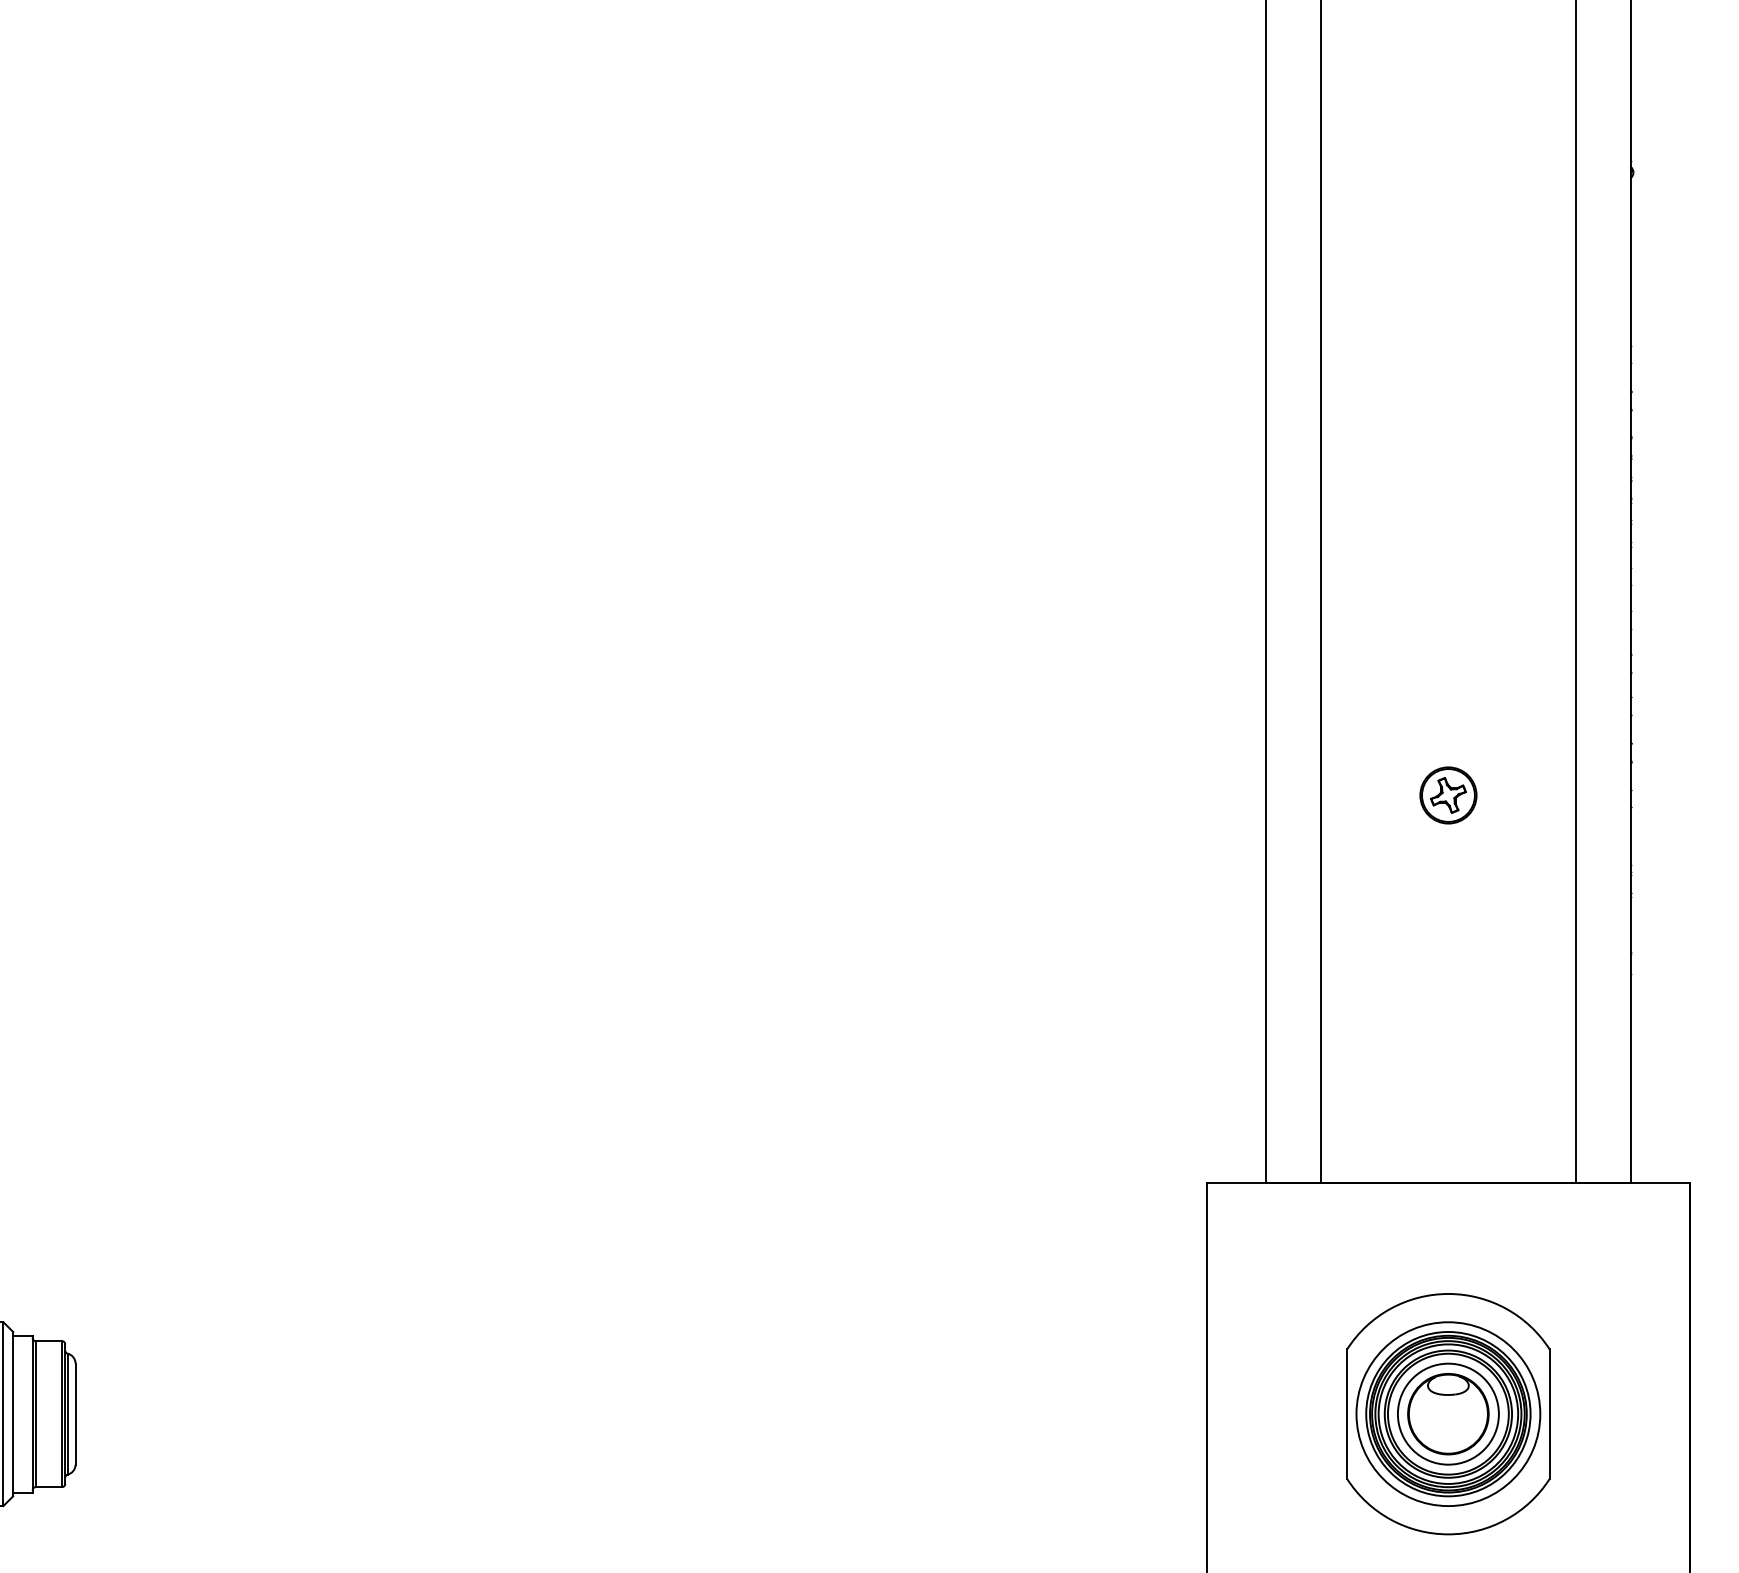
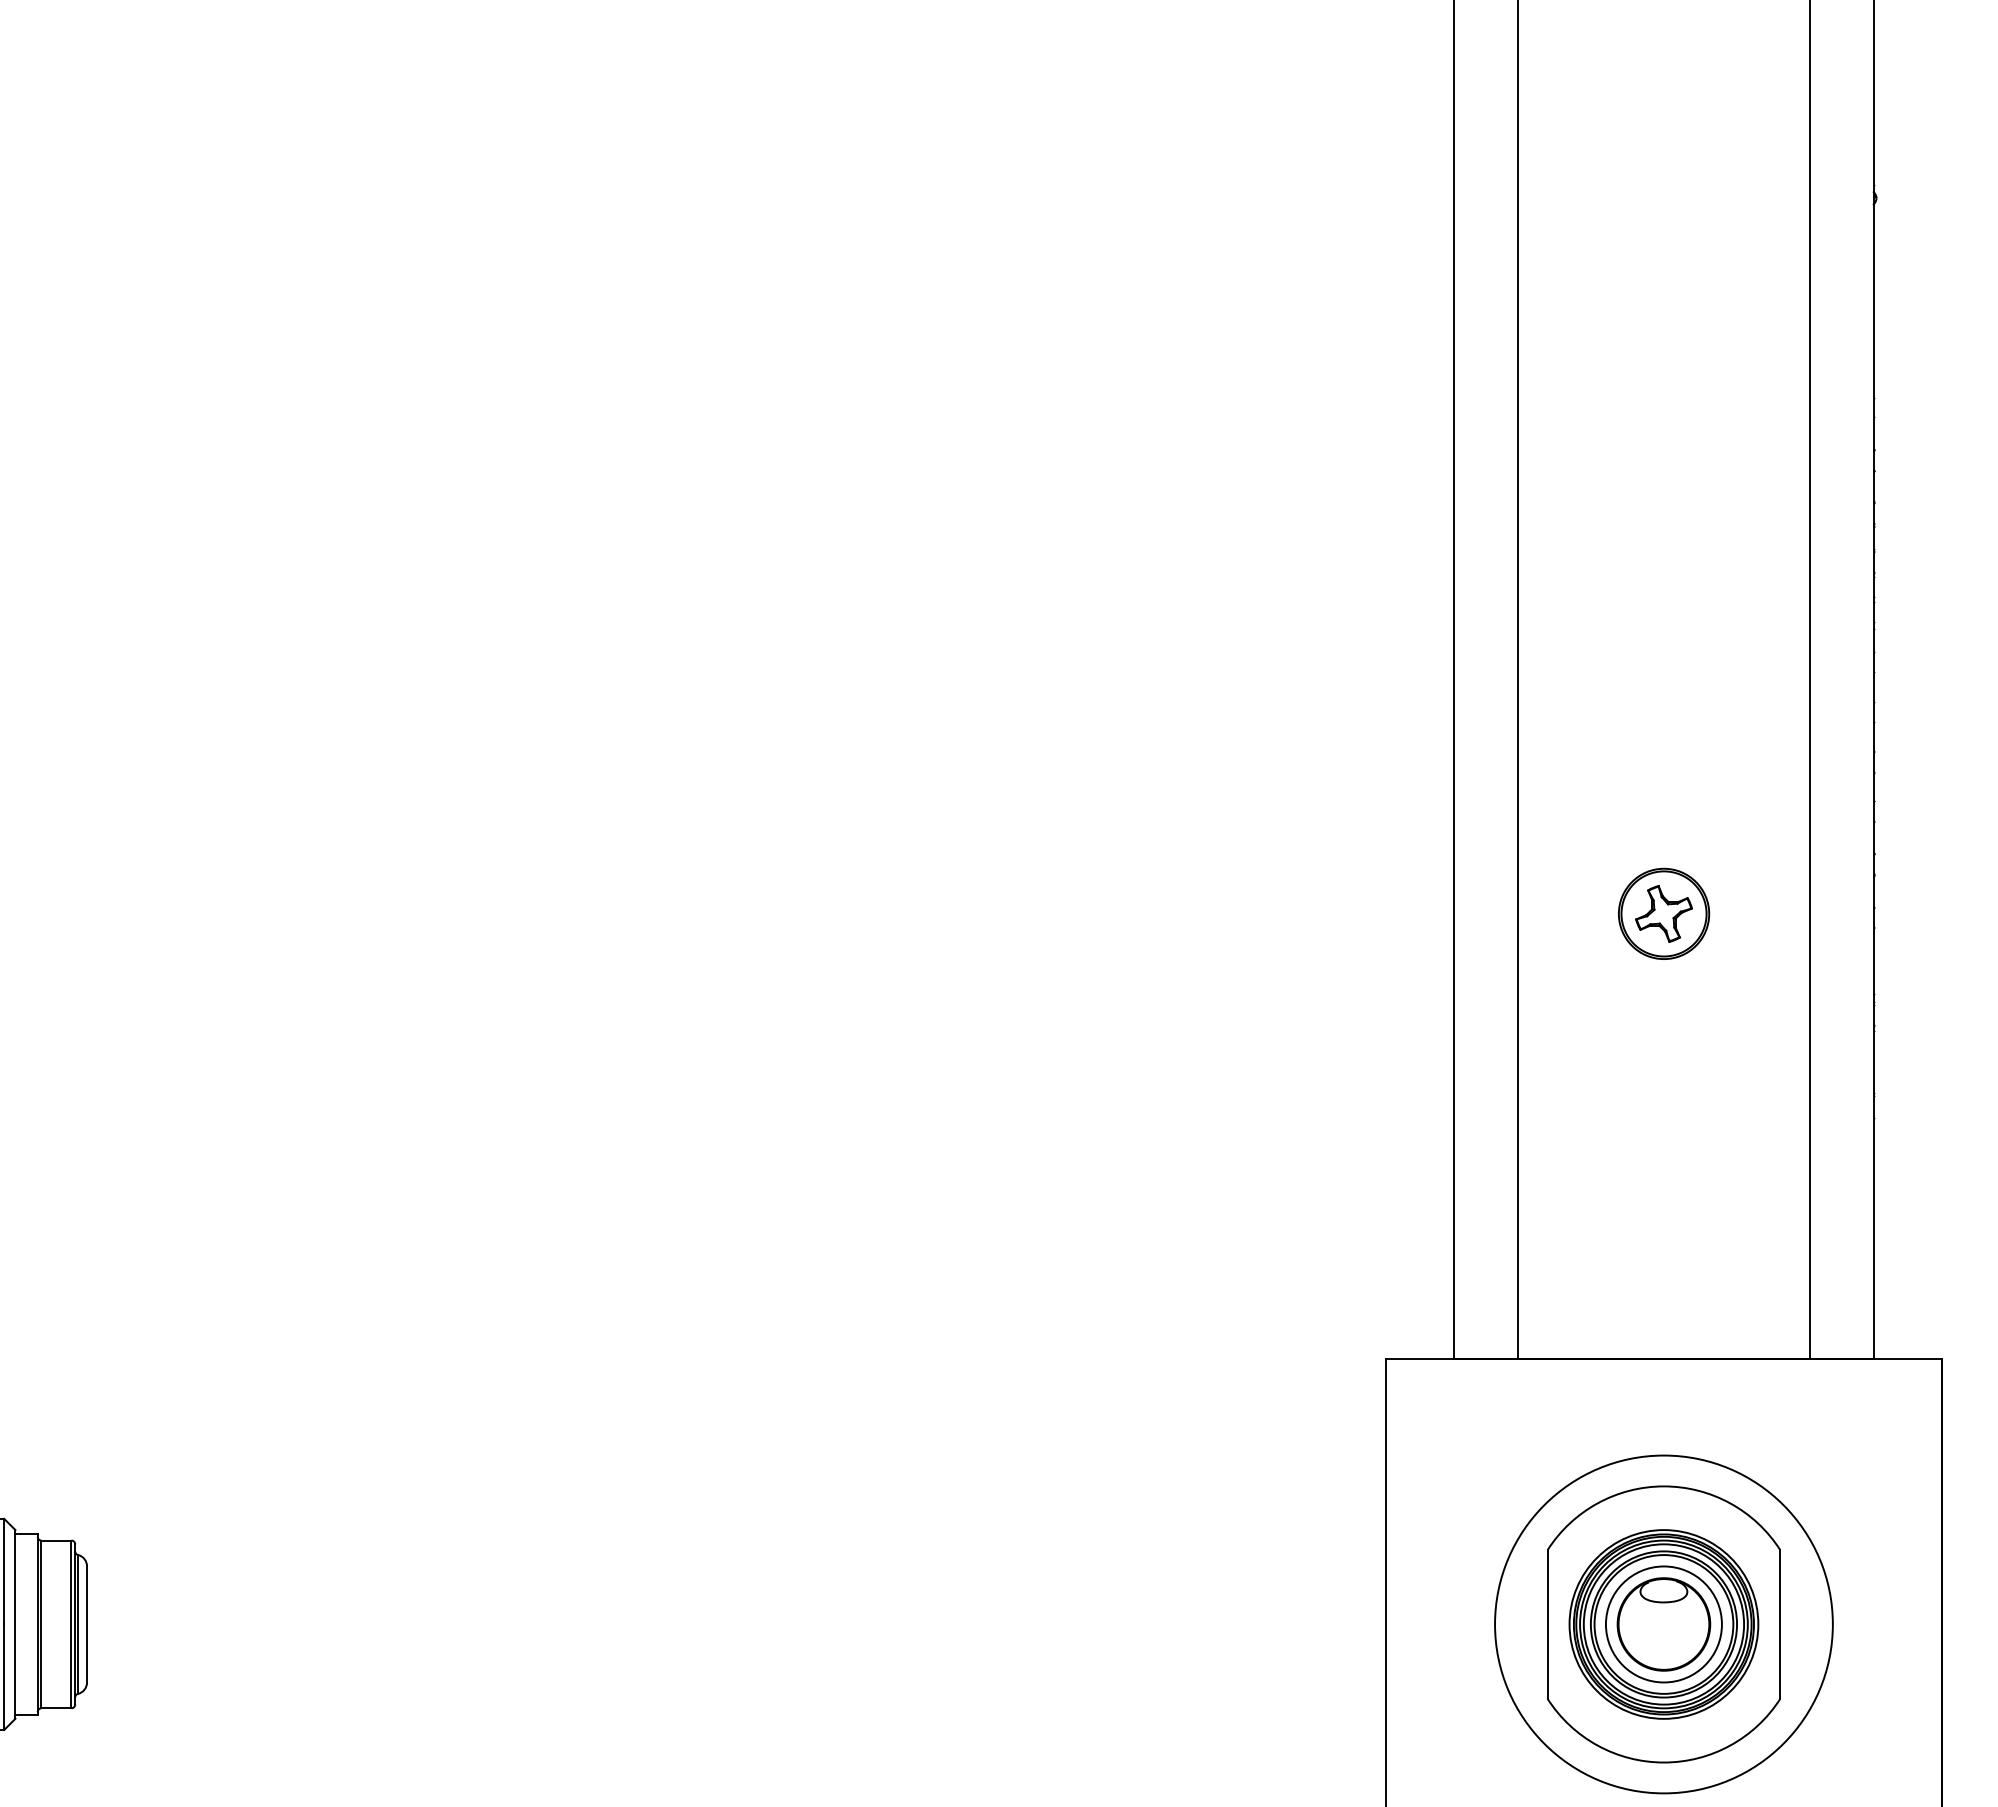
part: (1448, 795) -> (1663, 913), size x1.4
circle: (1448, 1414) -> (1663, 1624), size x1.6

